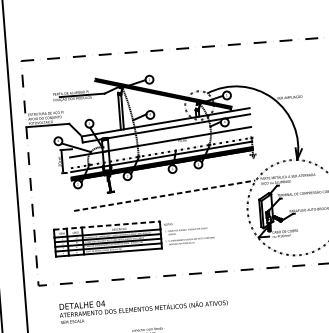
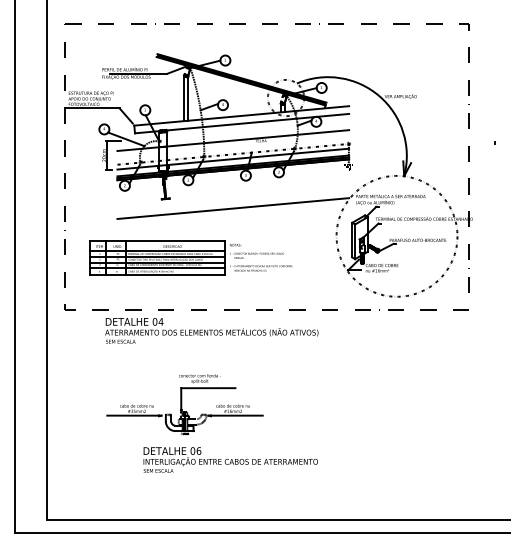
line: (164, 195) -> (233, 208), dashed -> solid
line: (106, 225) -> (157, 240), dashed -> solid
text: (143, 307) -> (211, 330), moved

